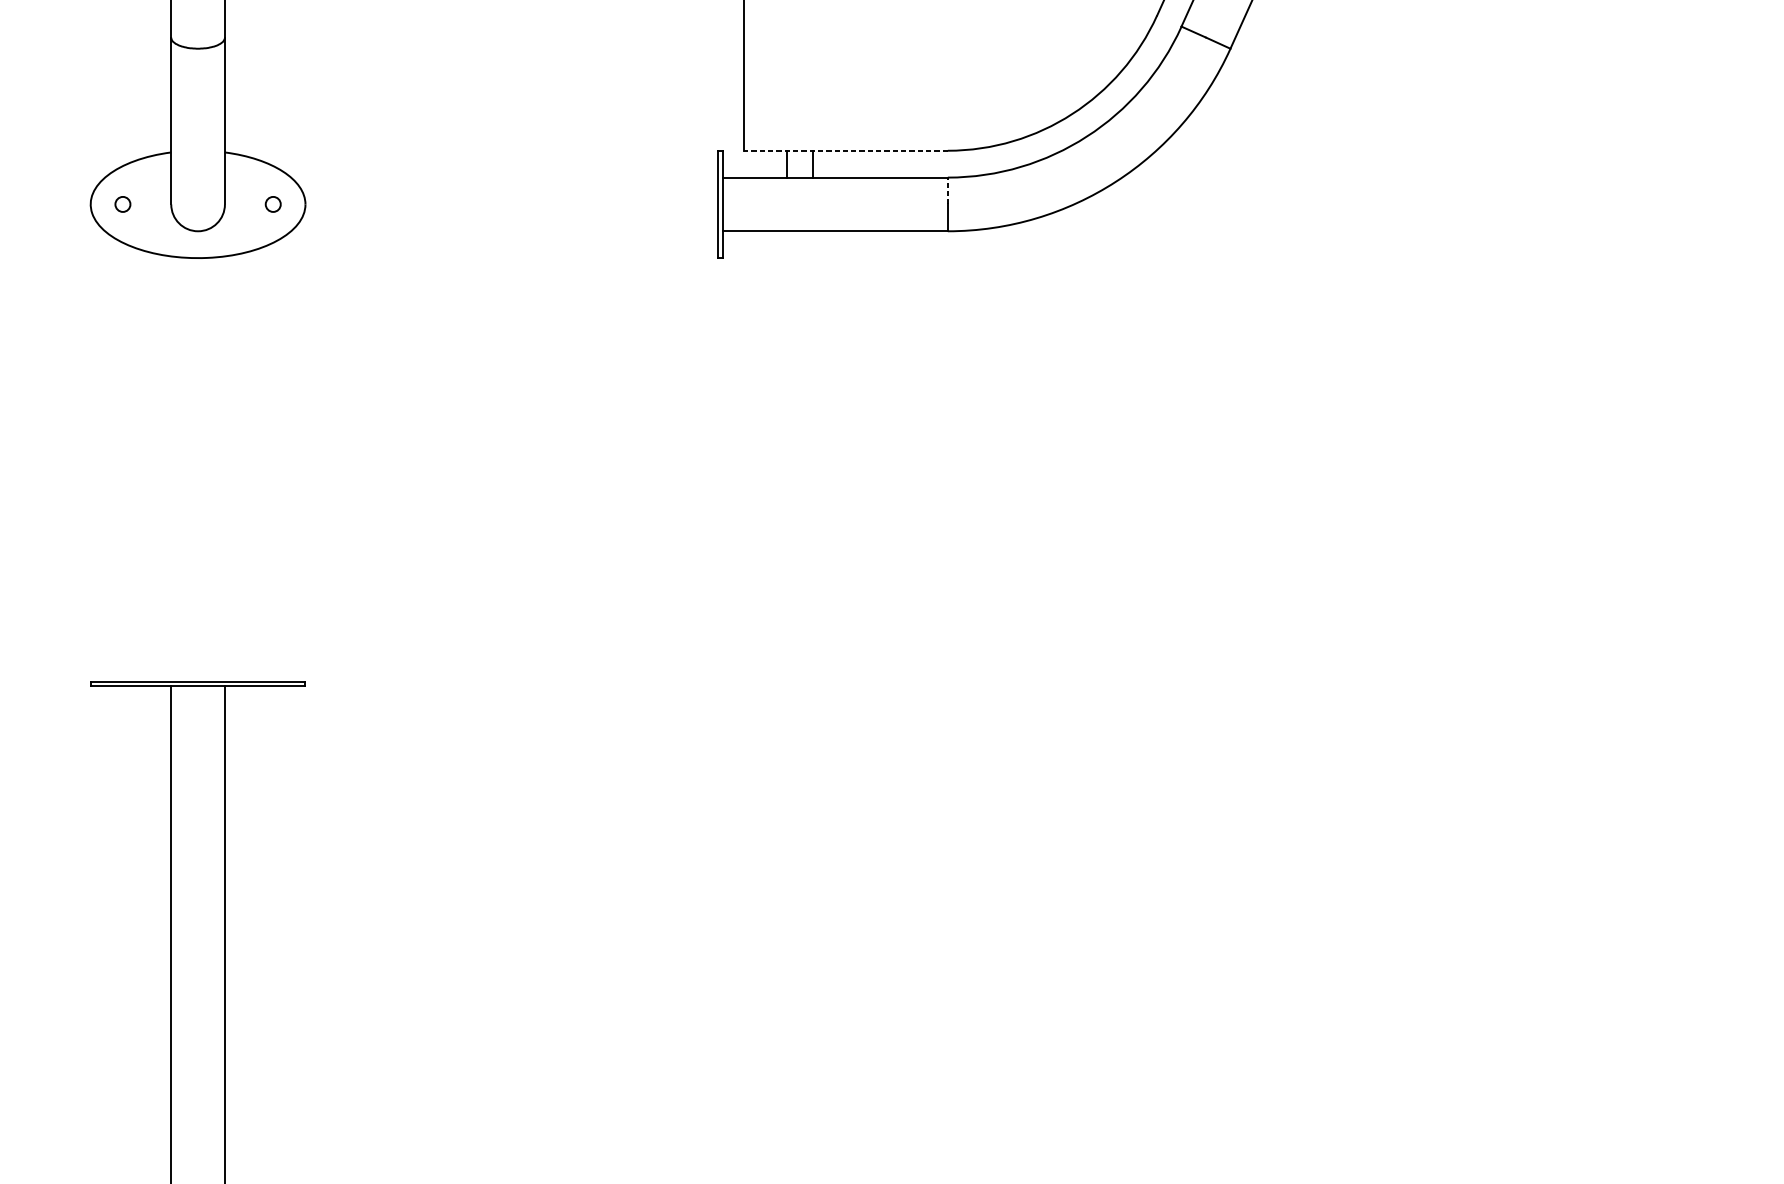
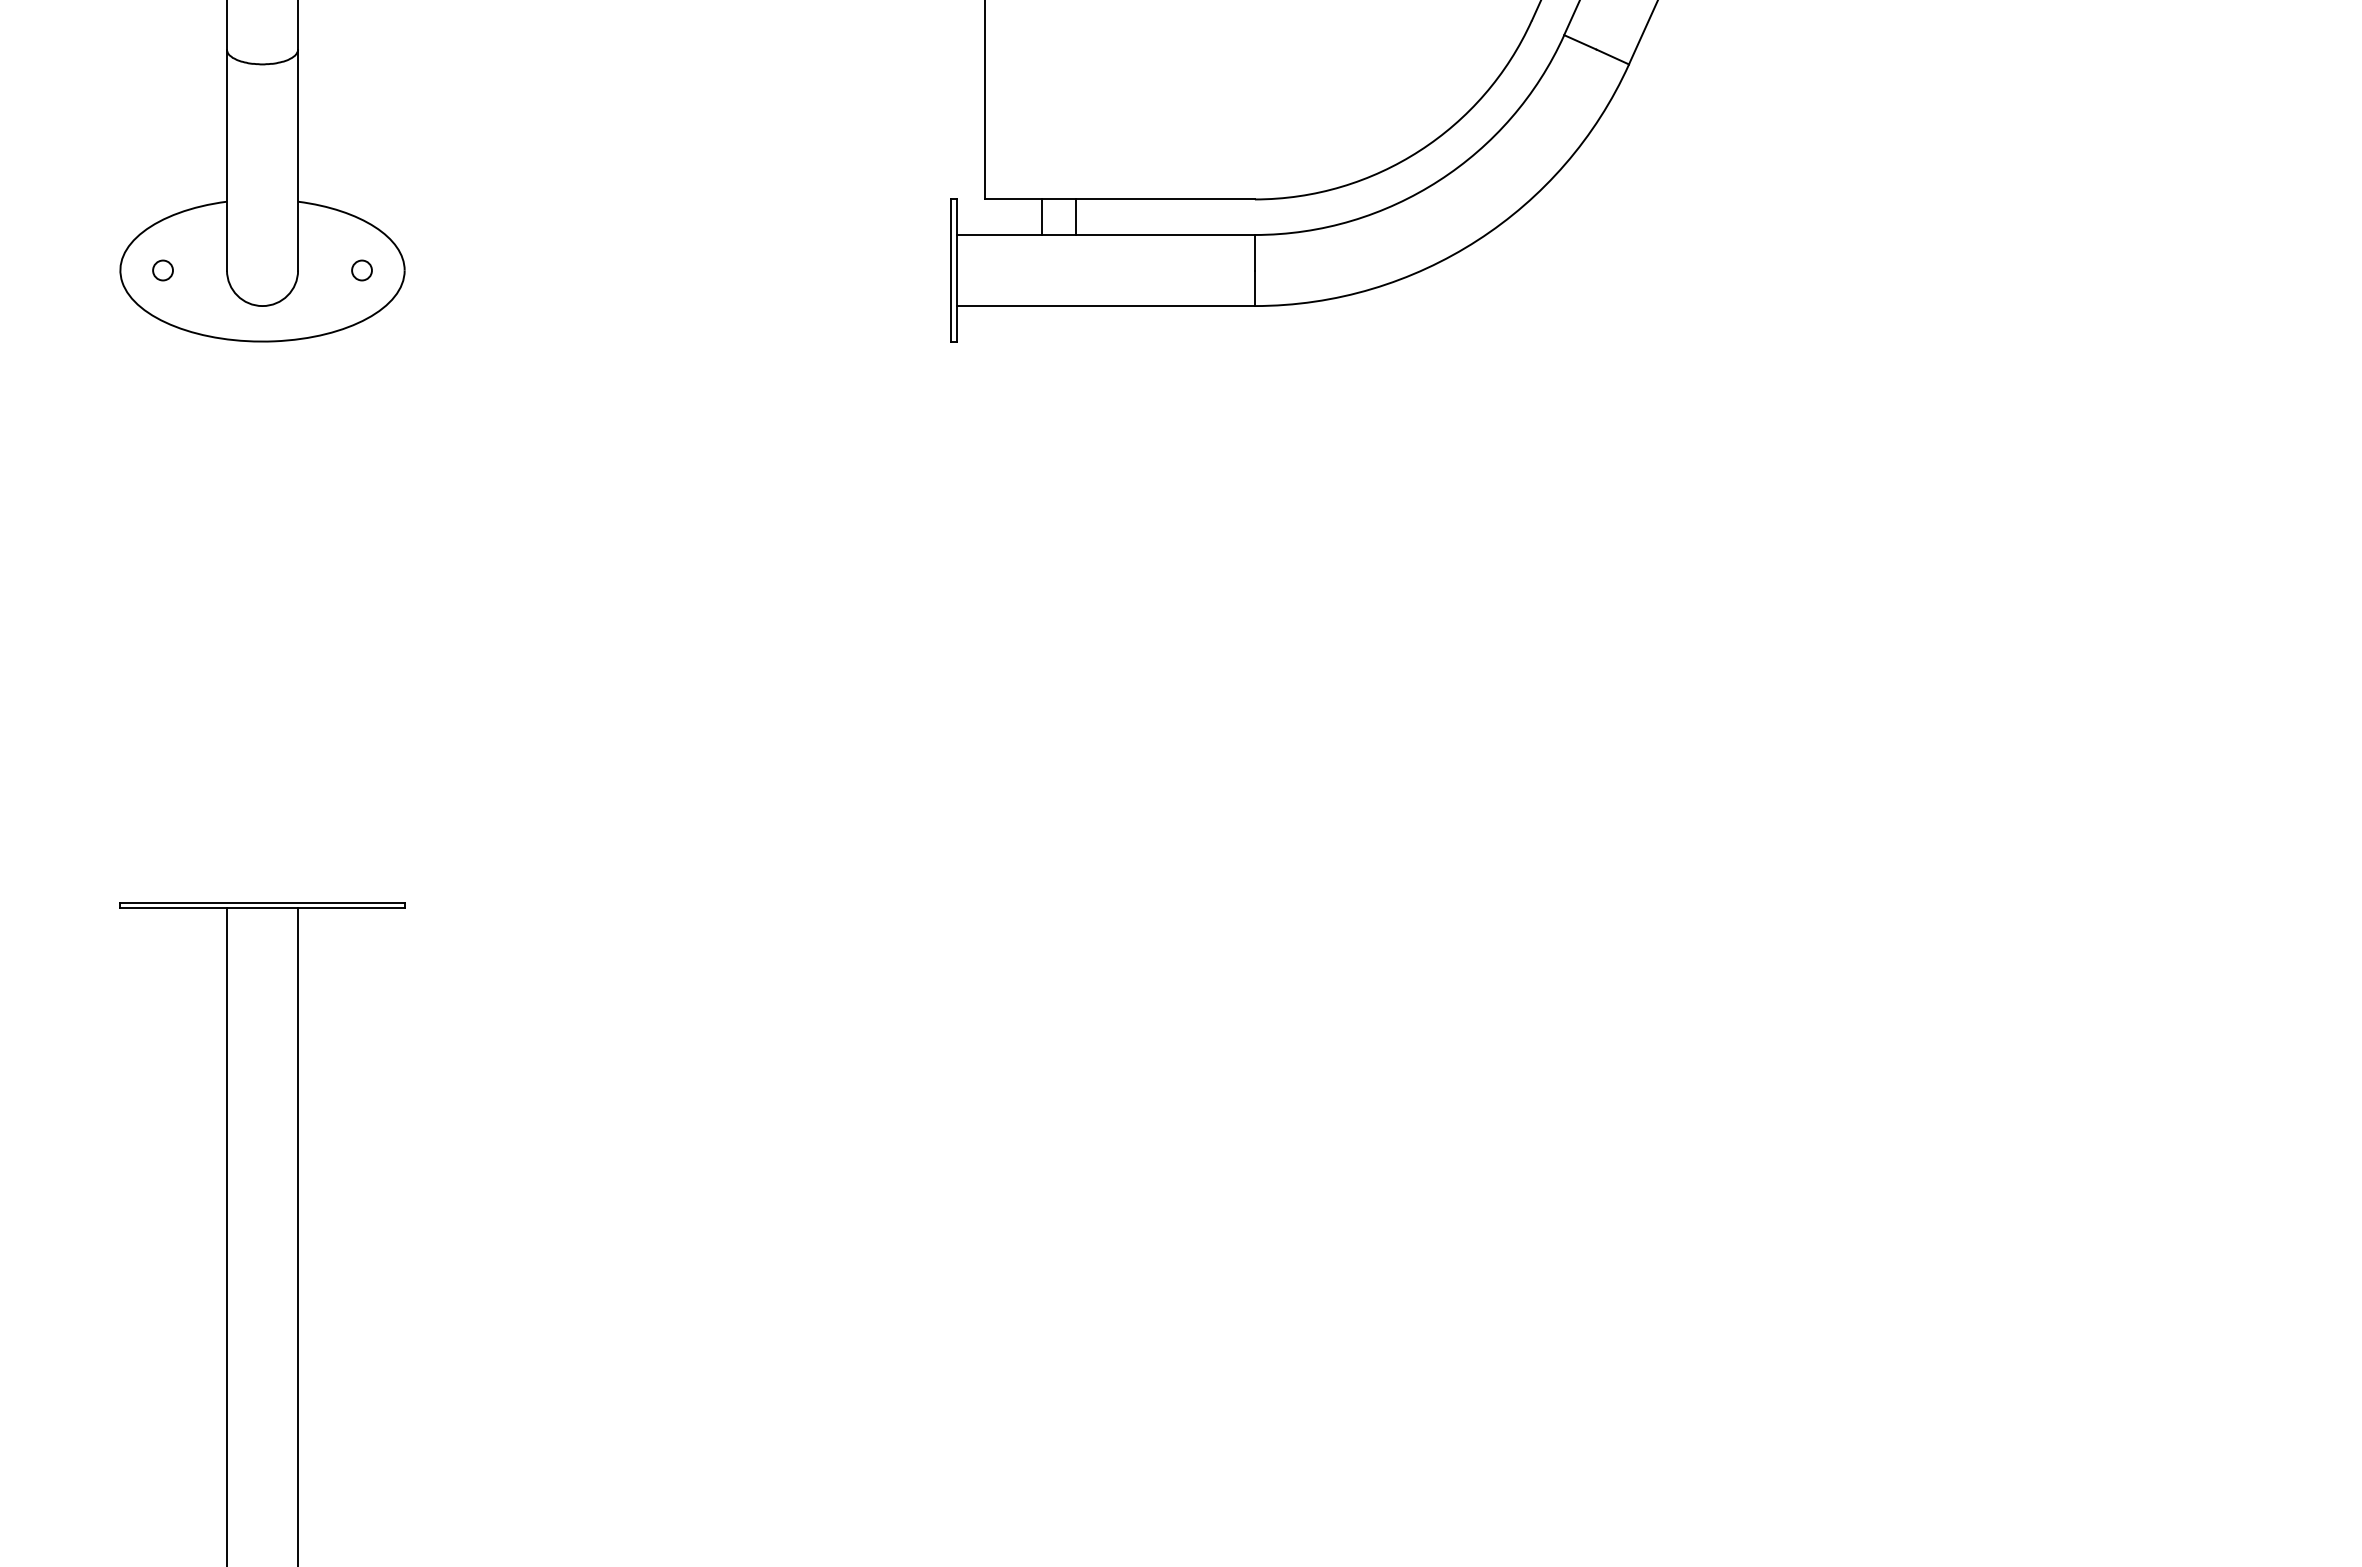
line: (846, 150) -> (1120, 199), dashed -> solid
line: (947, 190) -> (1254, 252), dashed -> solid

